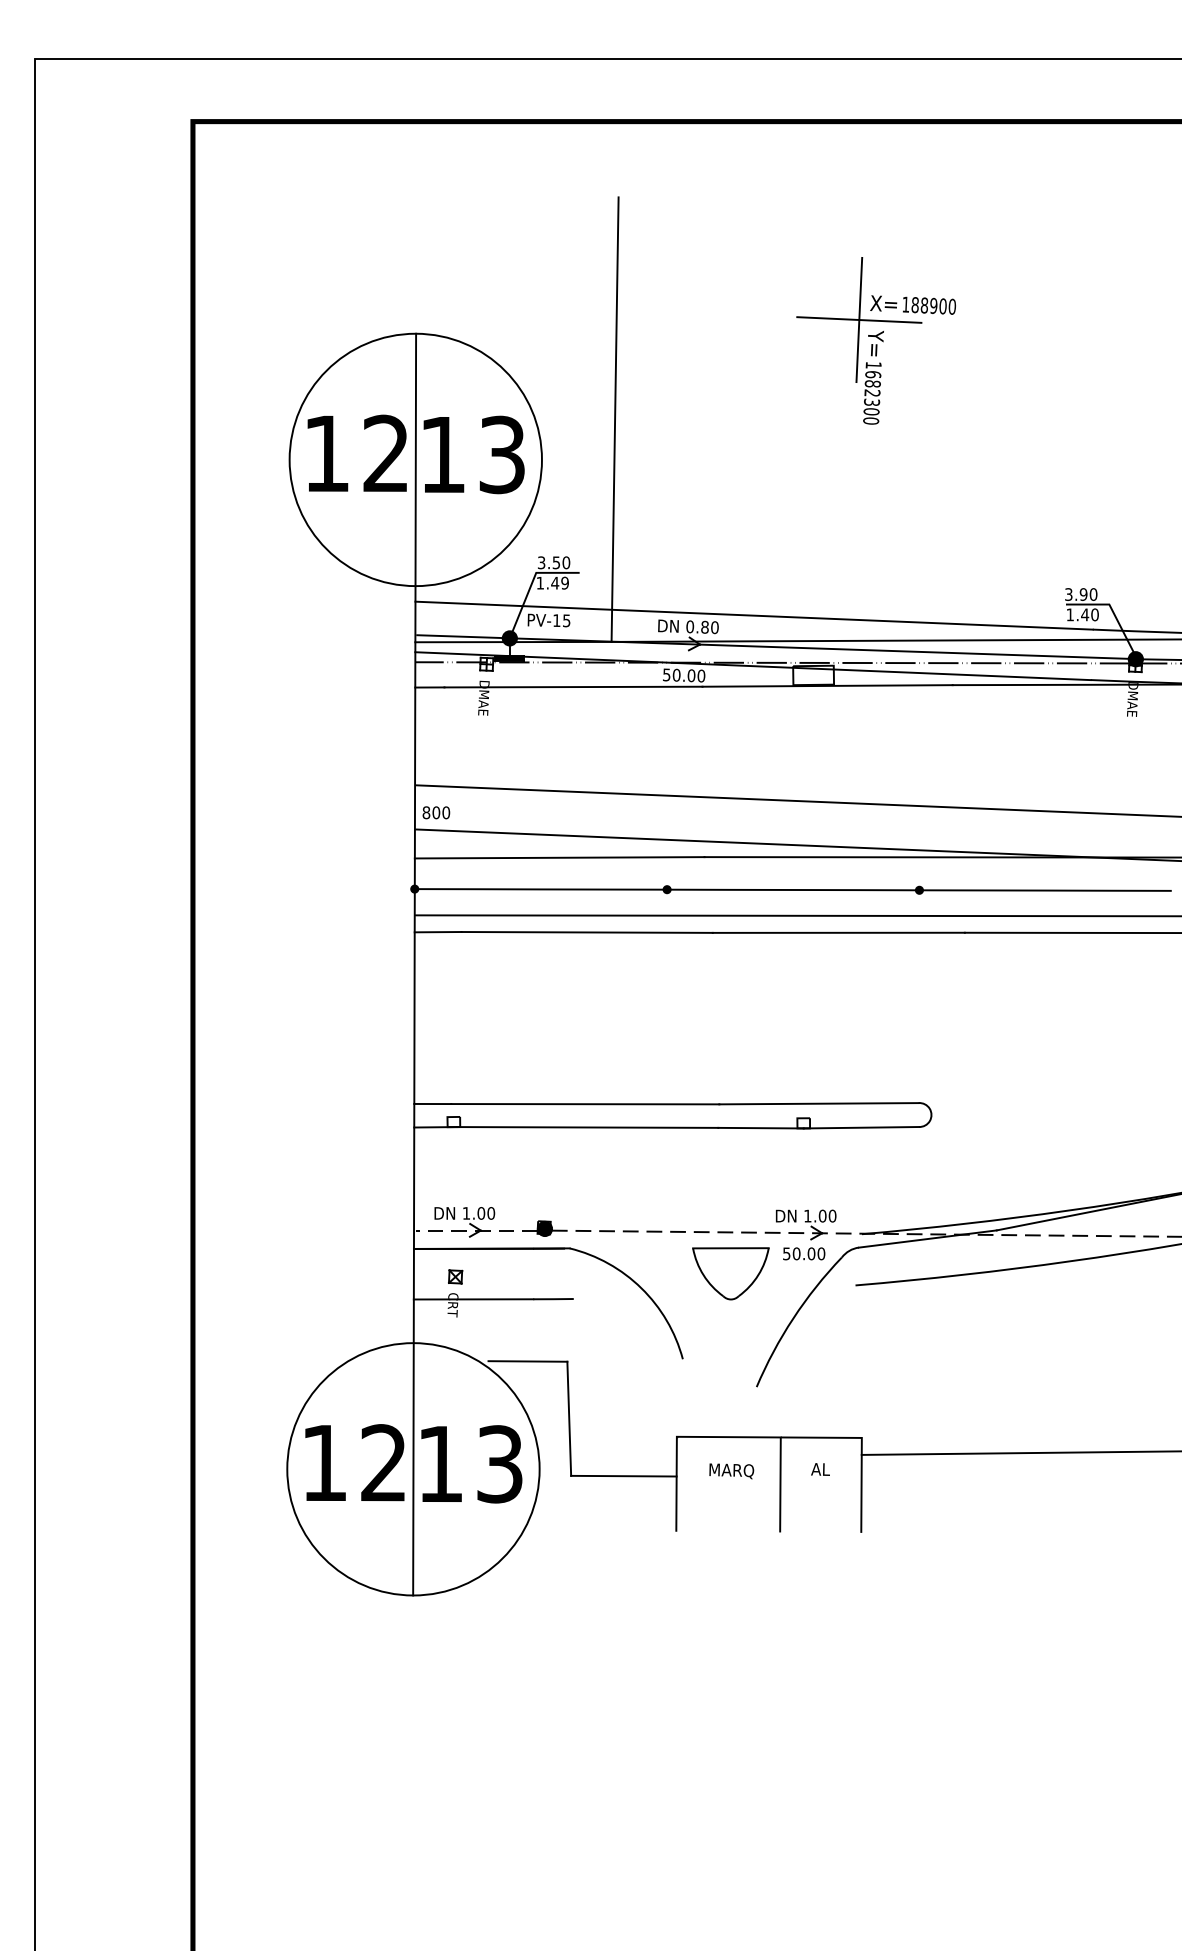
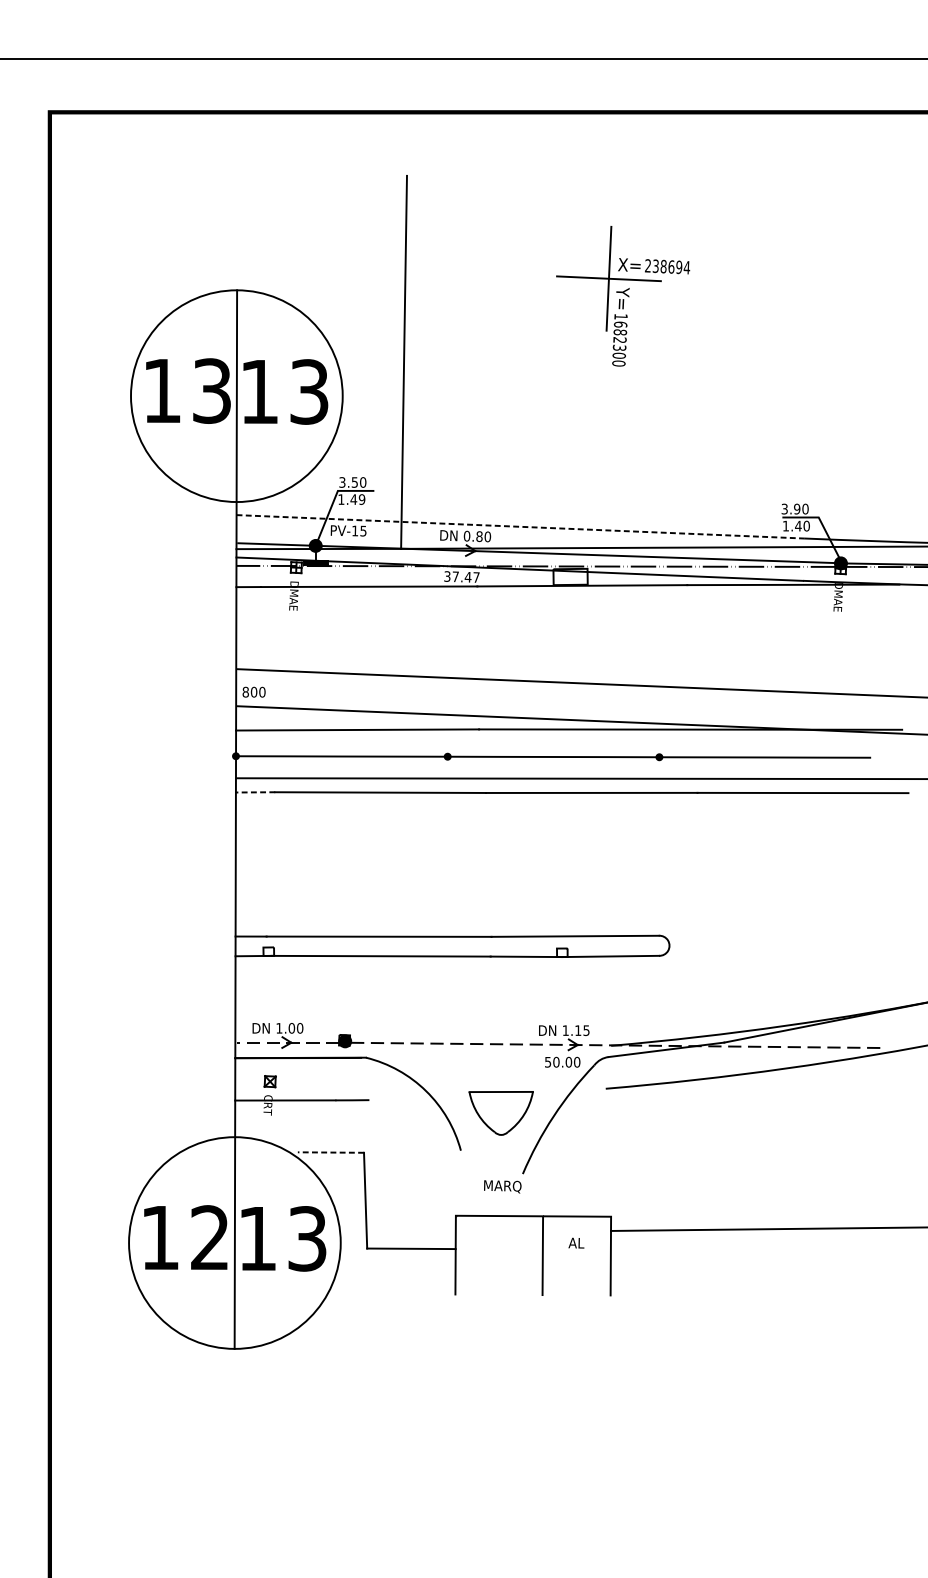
text: (929, 305) -> (667, 266), 188900 -> 238694
text: (385, 453) -> (211, 390), 12 -> 13
line: (754, 615) -> (521, 526), solid -> dashed
text: (684, 675) -> (462, 577), 50.00 -> 37.47
line: (437, 932) -> (255, 792), solid -> dashed
text: (827, 1215) -> (582, 1030), 1.00 -> 1.15
part: (730, 1273) -> (500, 1113), moved
line: (527, 1361) -> (330, 1152), solid -> dashed
text: (731, 1471) -> (502, 1186), moved

